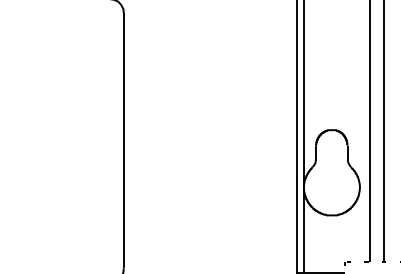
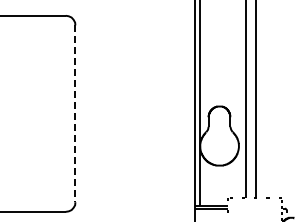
line: (123, 141) -> (75, 114), solid -> dashed

